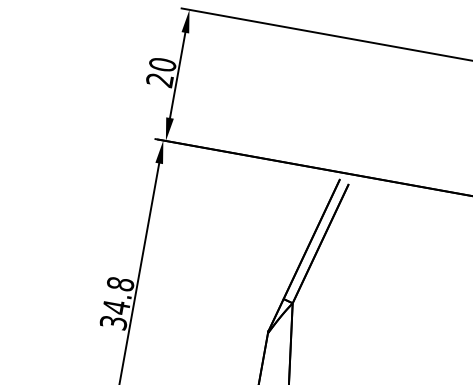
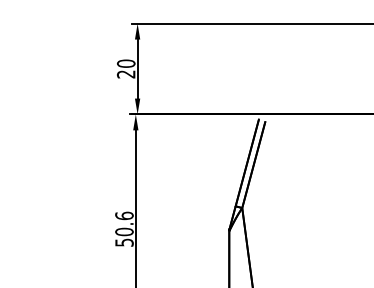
text: (117, 302) -> (124, 228), 34.8 -> 50.6

